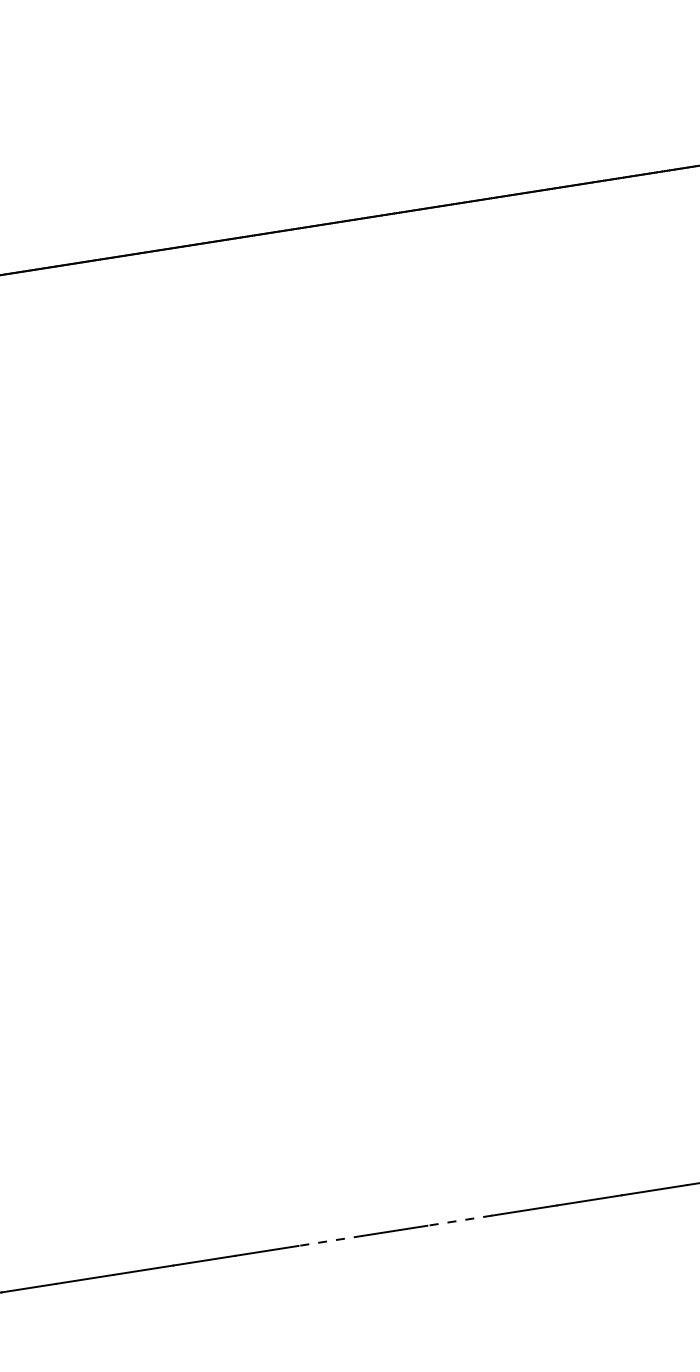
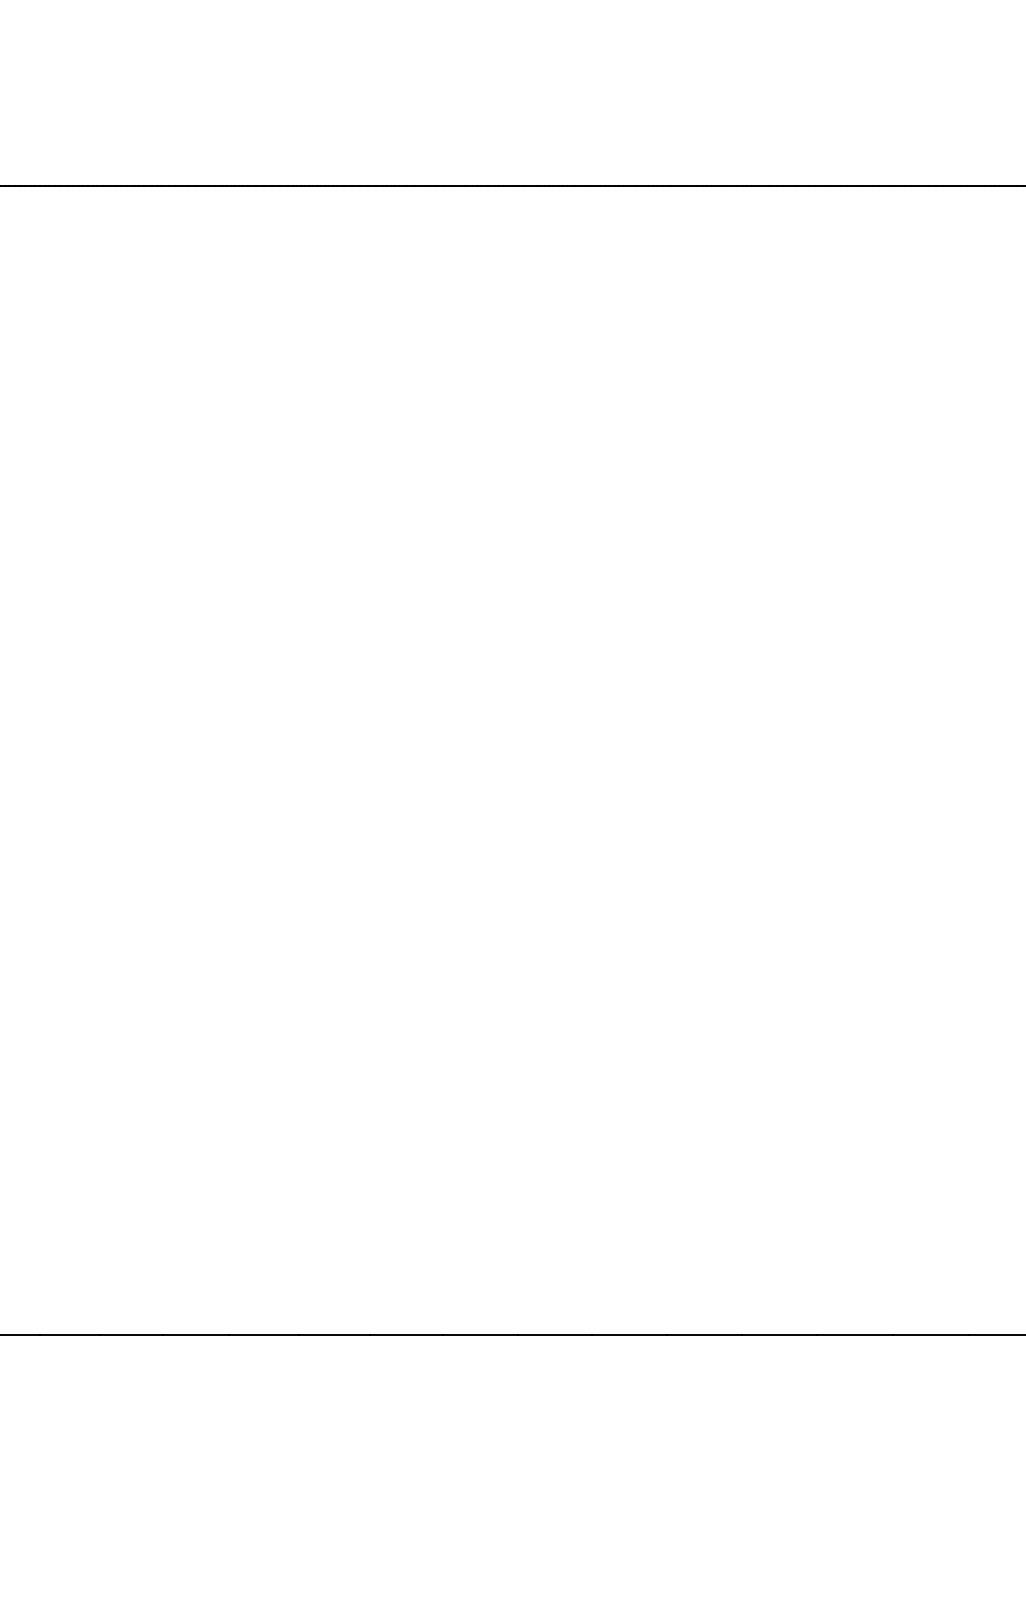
line: (459, 1220) -> (629, 1335), dashed -> solid
line: (329, 1241) -> (479, 1335), dashed -> solid

